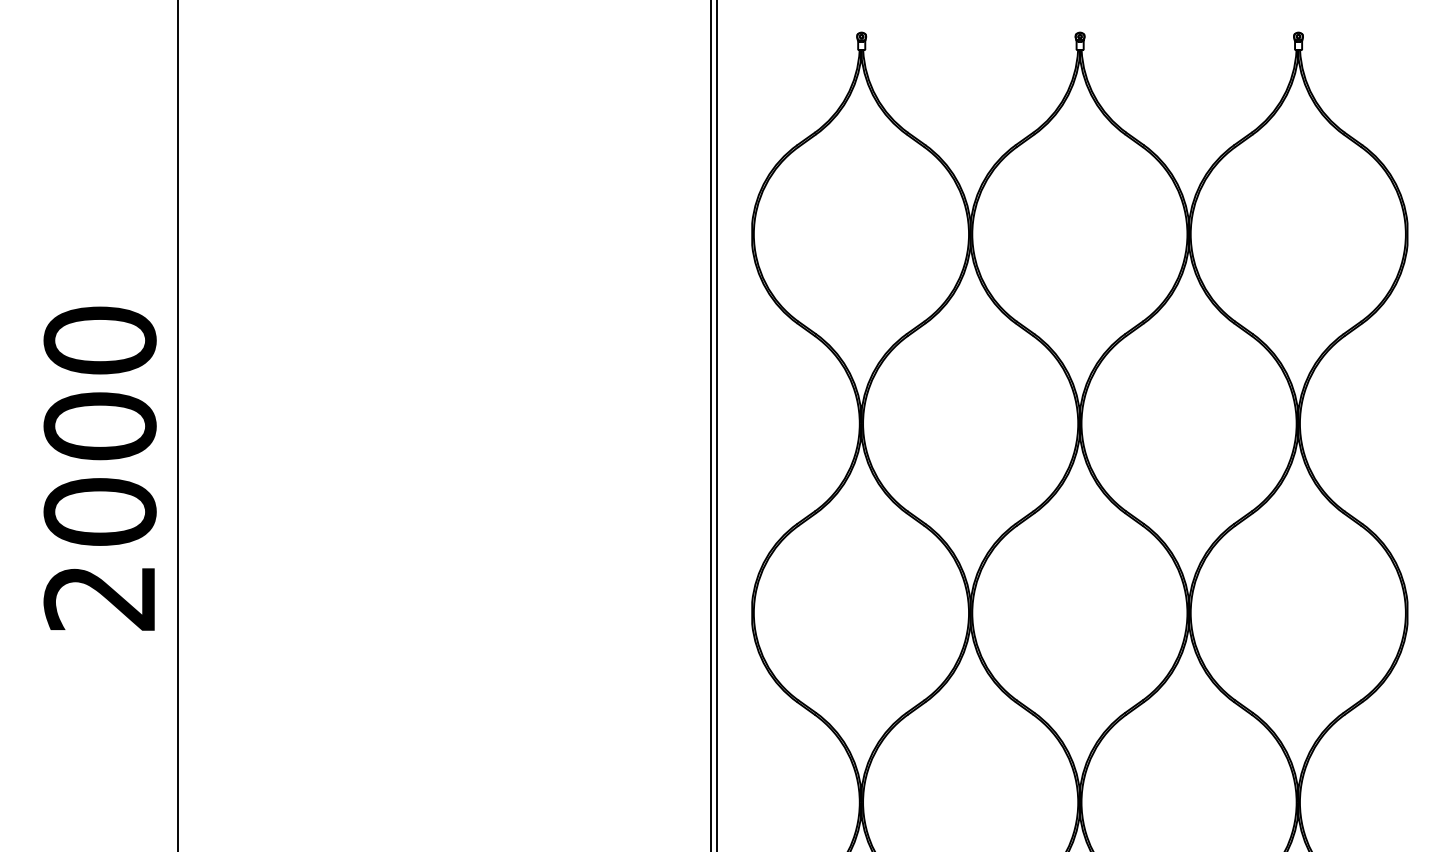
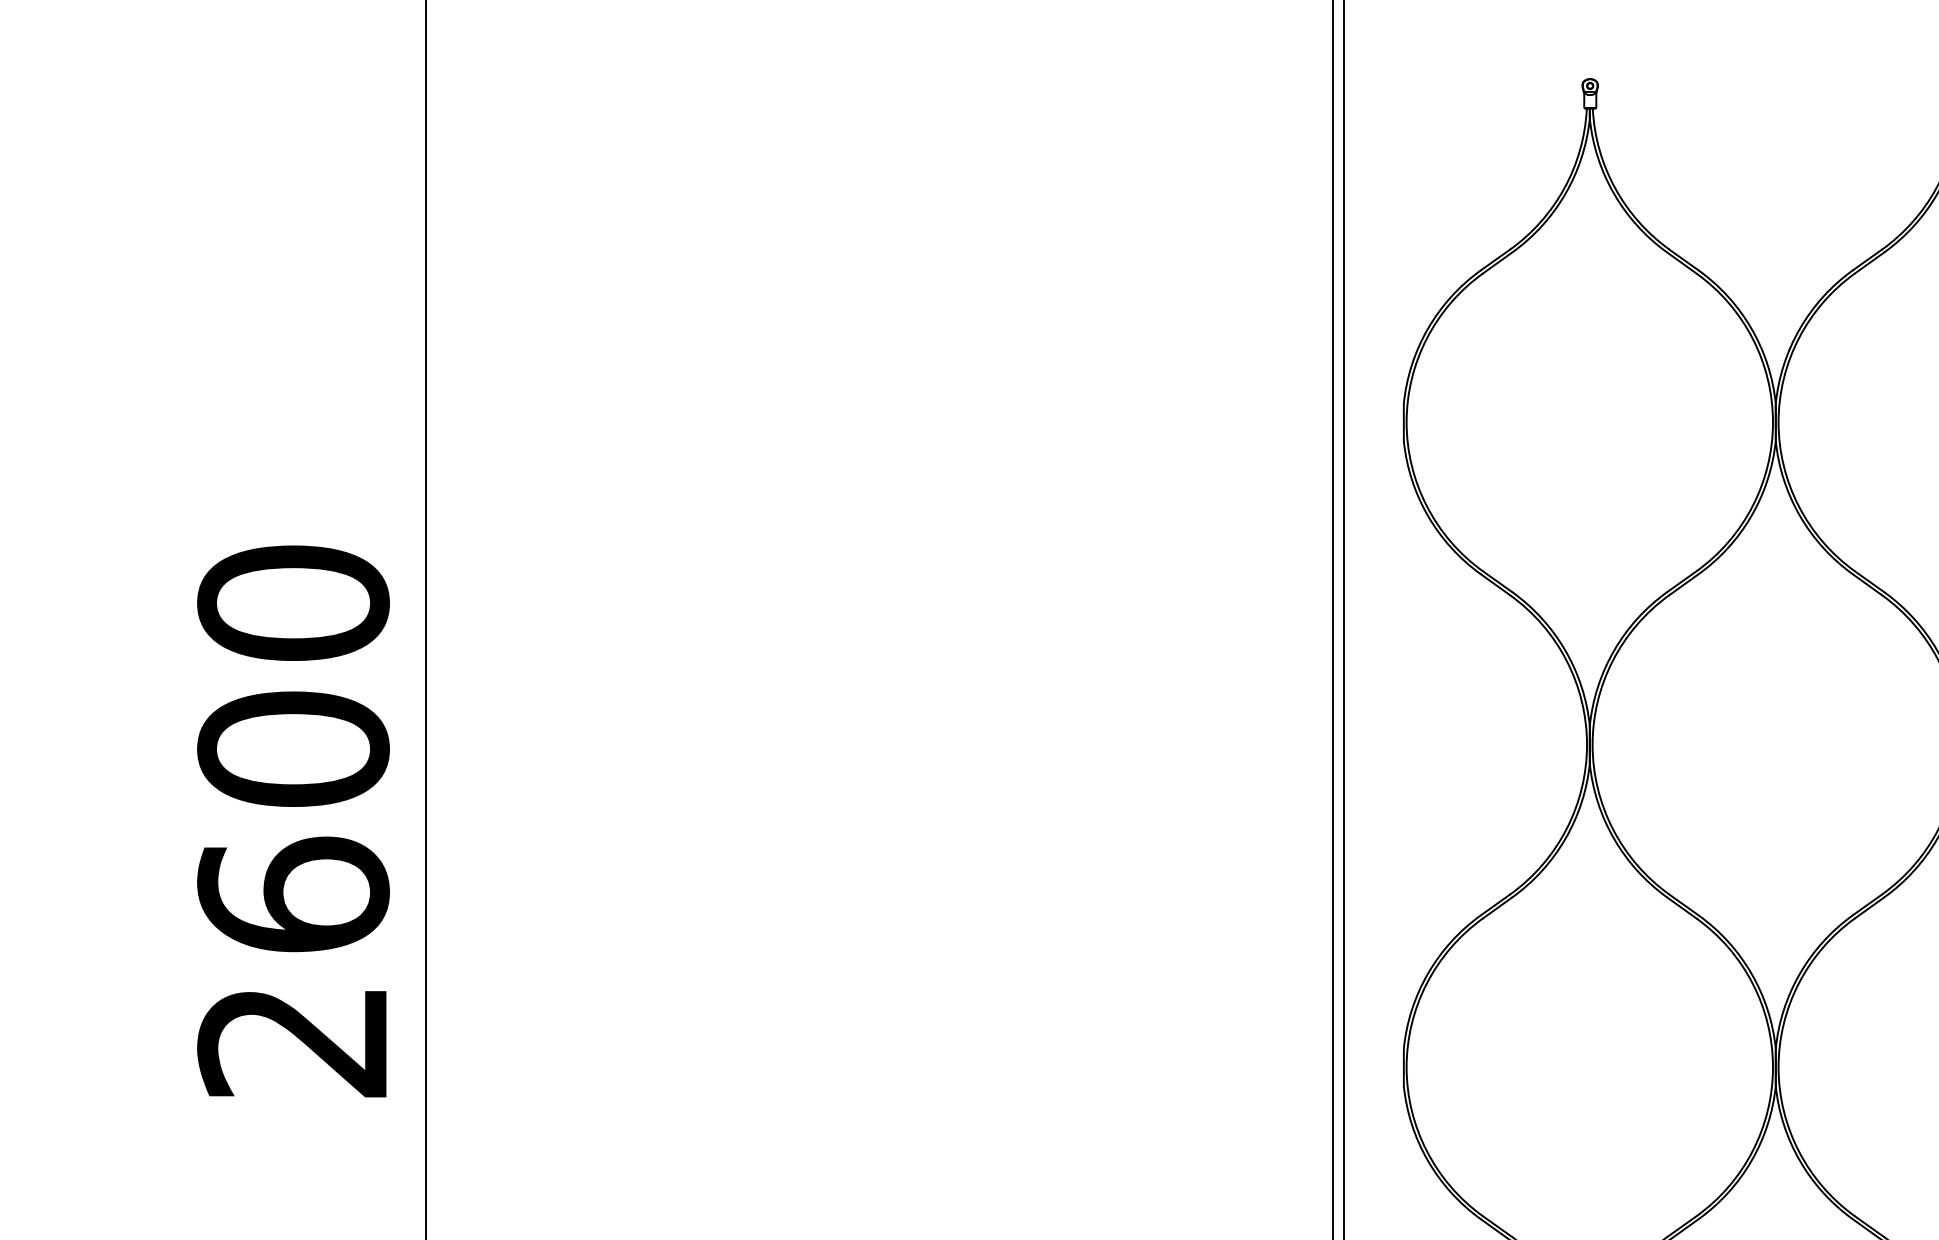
text: (99, 511) -> (292, 894), 2000 -> 2600

